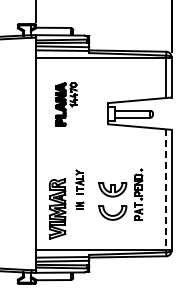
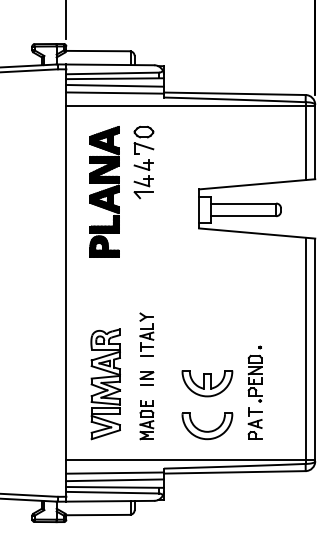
part: (66, 104) -> (122, 192), size x1.67
line: (166, 191) -> (306, 352), dashed -> solid
part: (120, 194) -> (221, 392), moved
part: (79, 228) -> (146, 420), added

